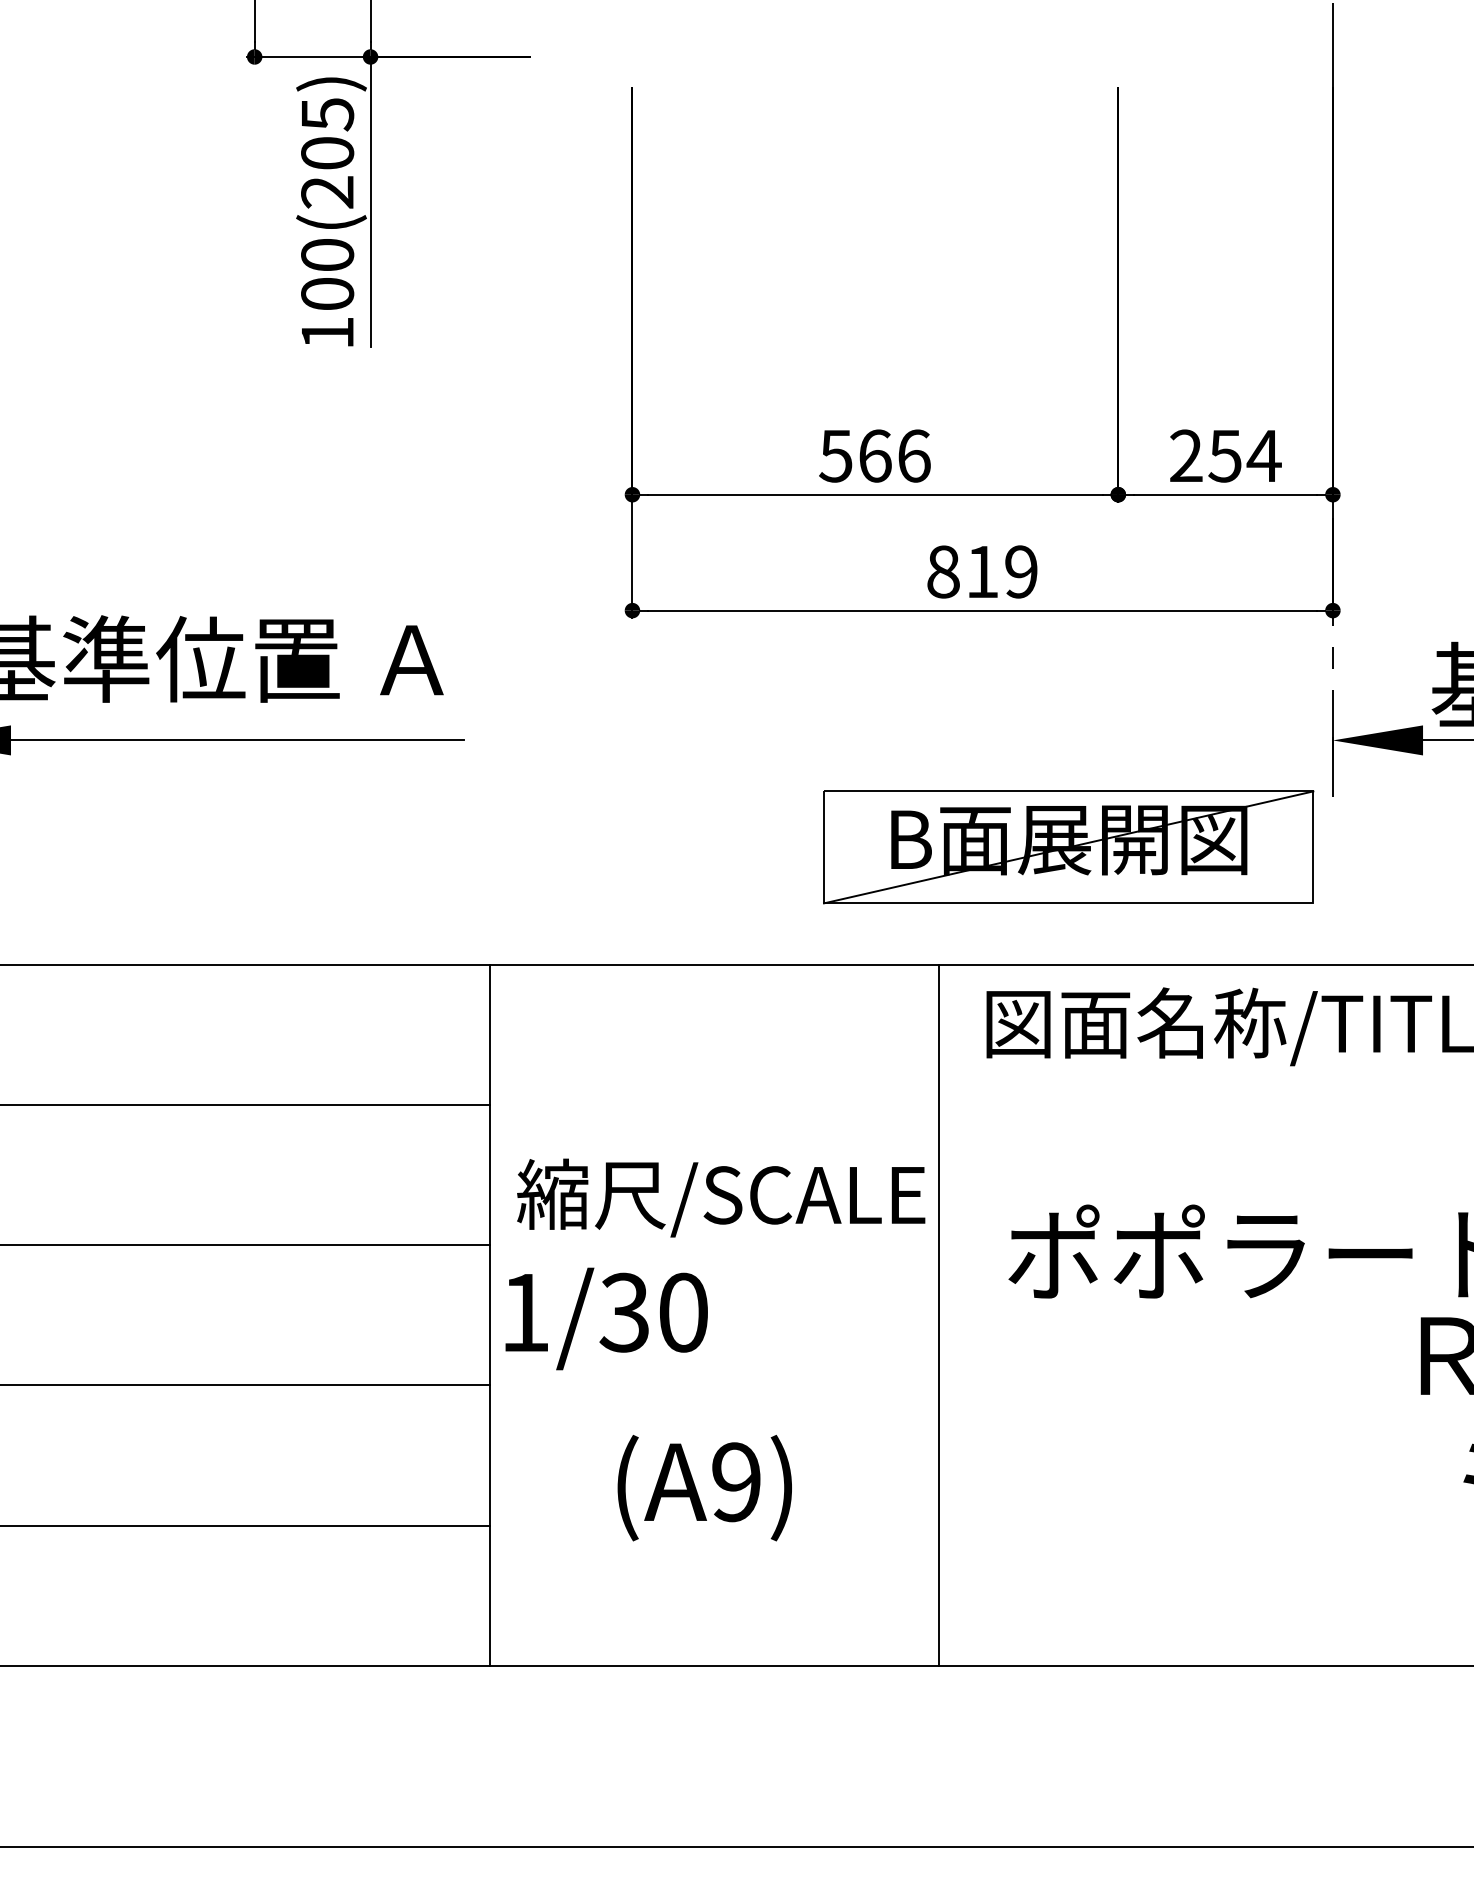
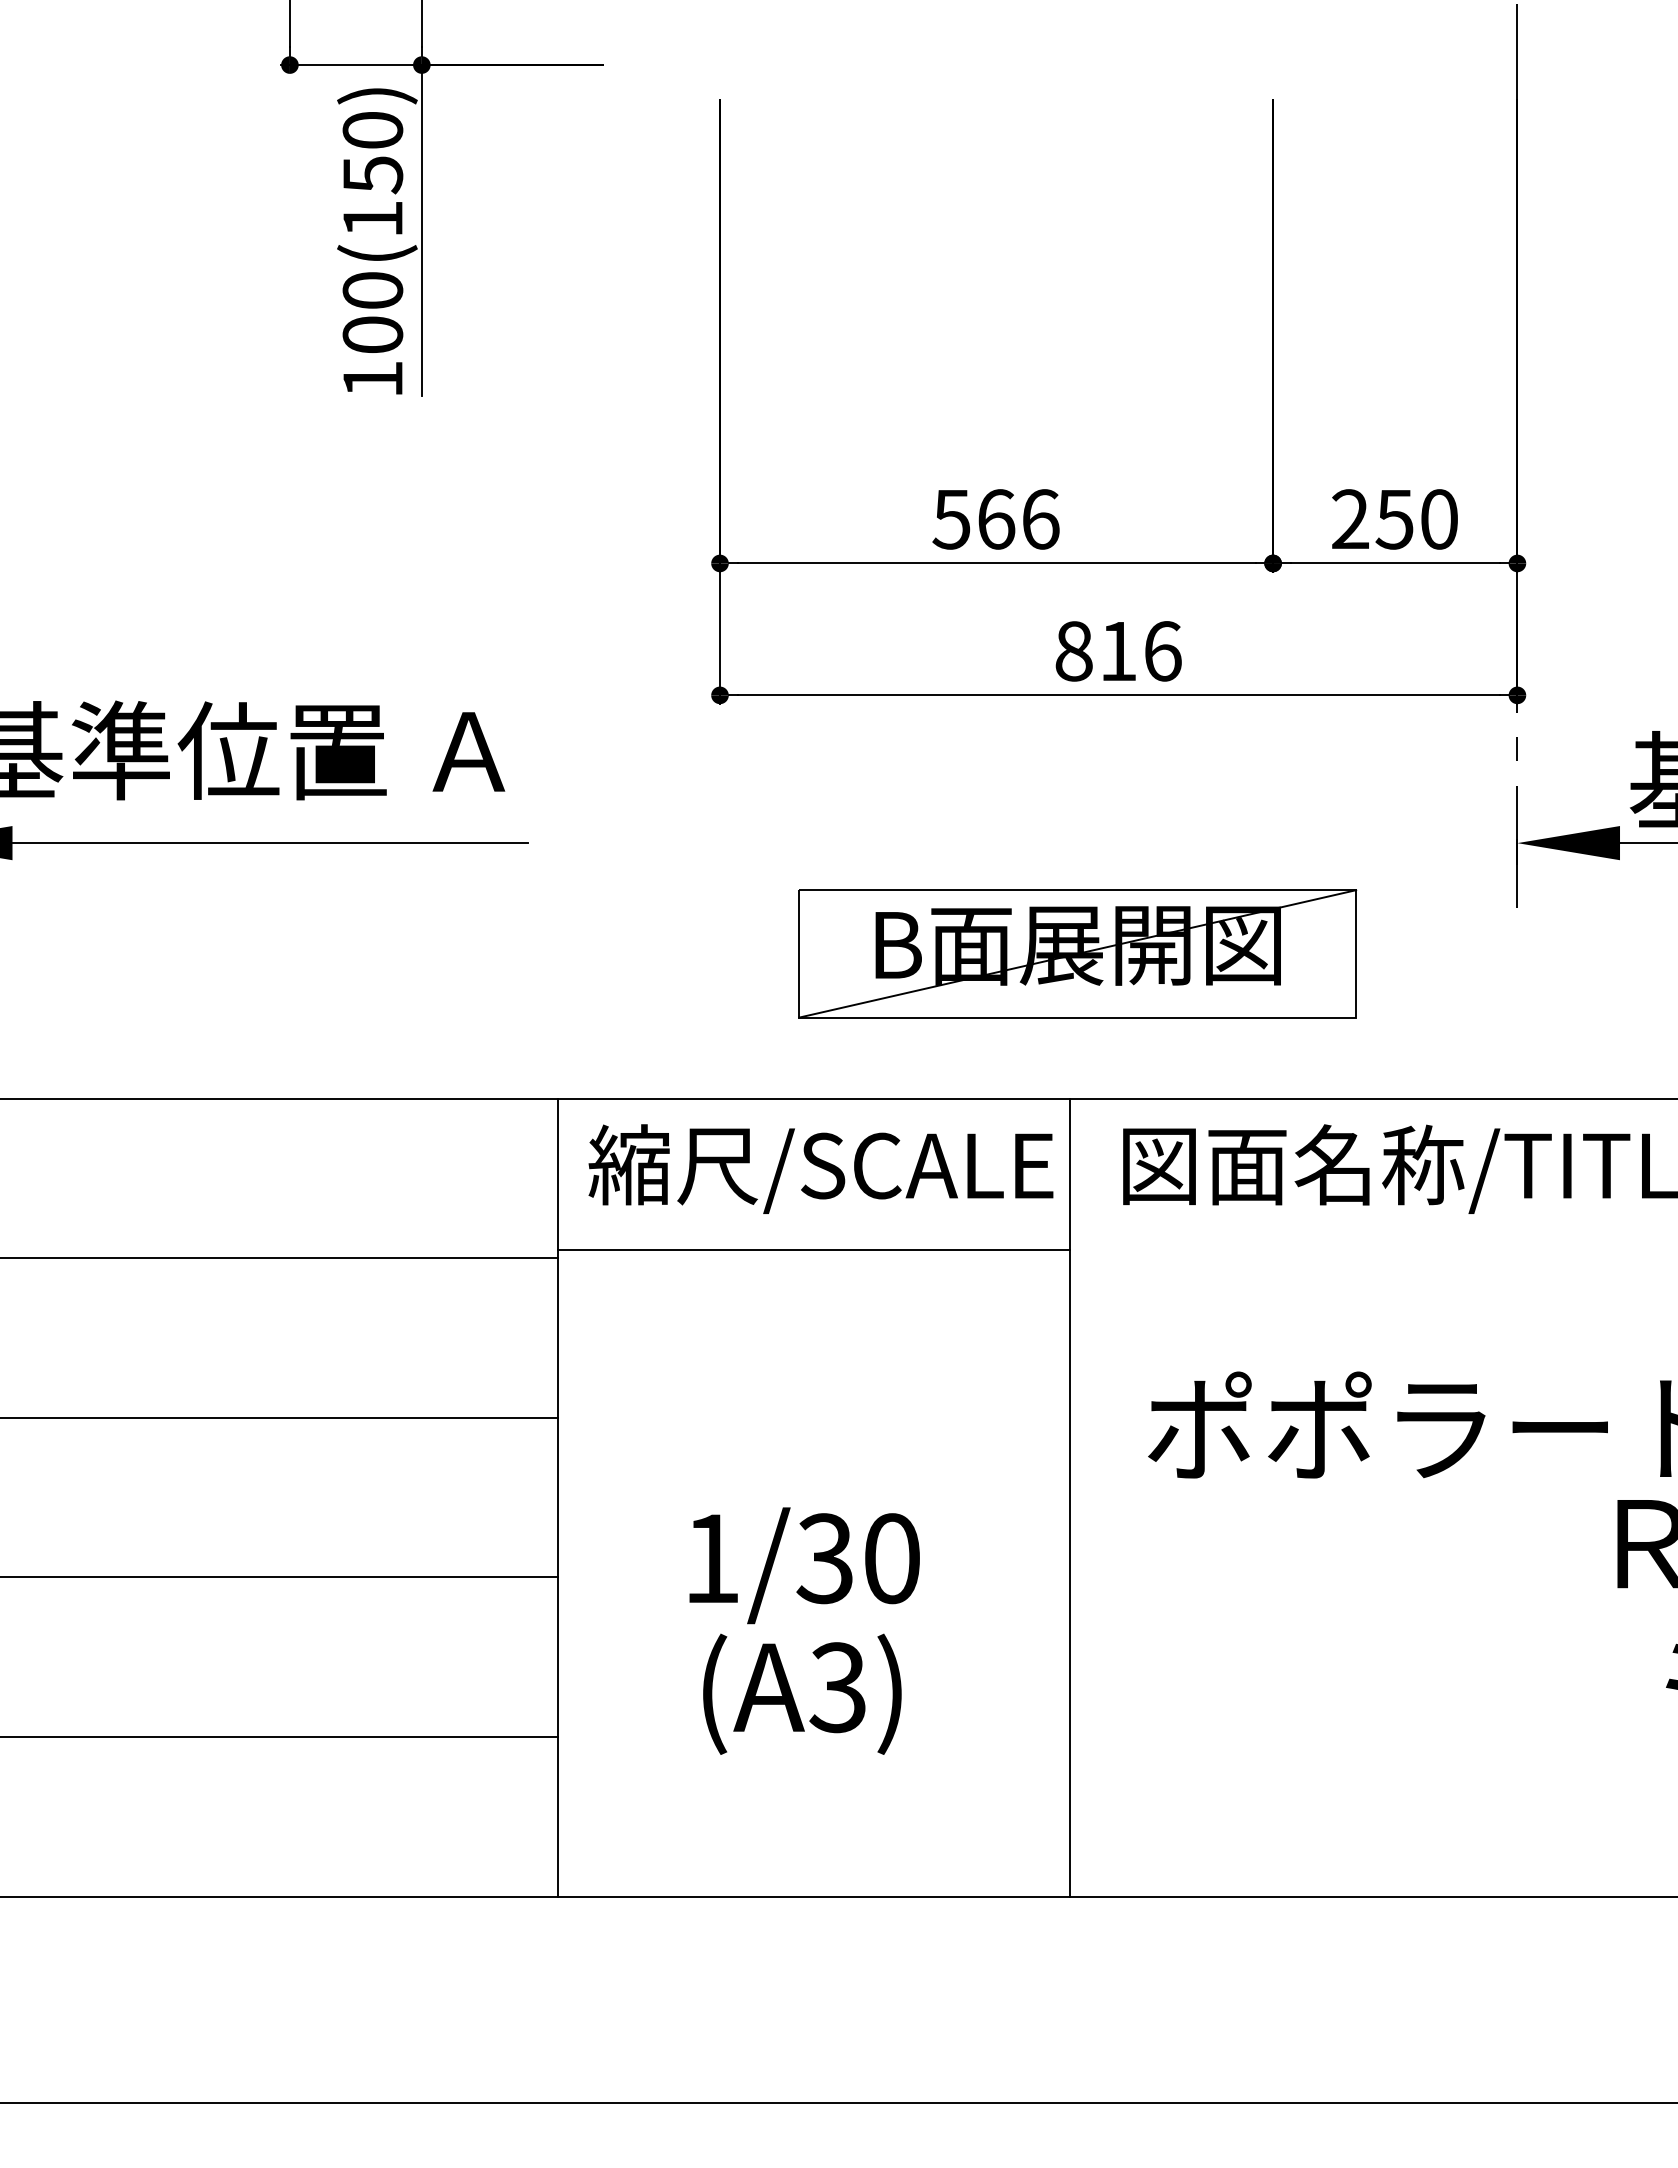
text: (327, 153) -> (372, 174), 100(205) -> 100(150)
text: (1264, 456) -> (1439, 519), 254 -> 250
text: (1021, 572) -> (1162, 651), 819 -> 816
part: (1068, 847) -> (1077, 953), moved
line: (714, 1097) -> (813, 1249), added
text: (720, 1197) -> (820, 1168), moved
text: (606, 1318) -> (804, 1565), moved
text: (735, 1482) -> (837, 1687), (A9) -> (A3)

